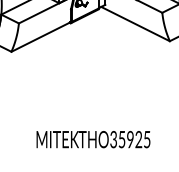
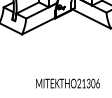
text: (130, 139) -> (88, 83), THO35925 -> THO21306

